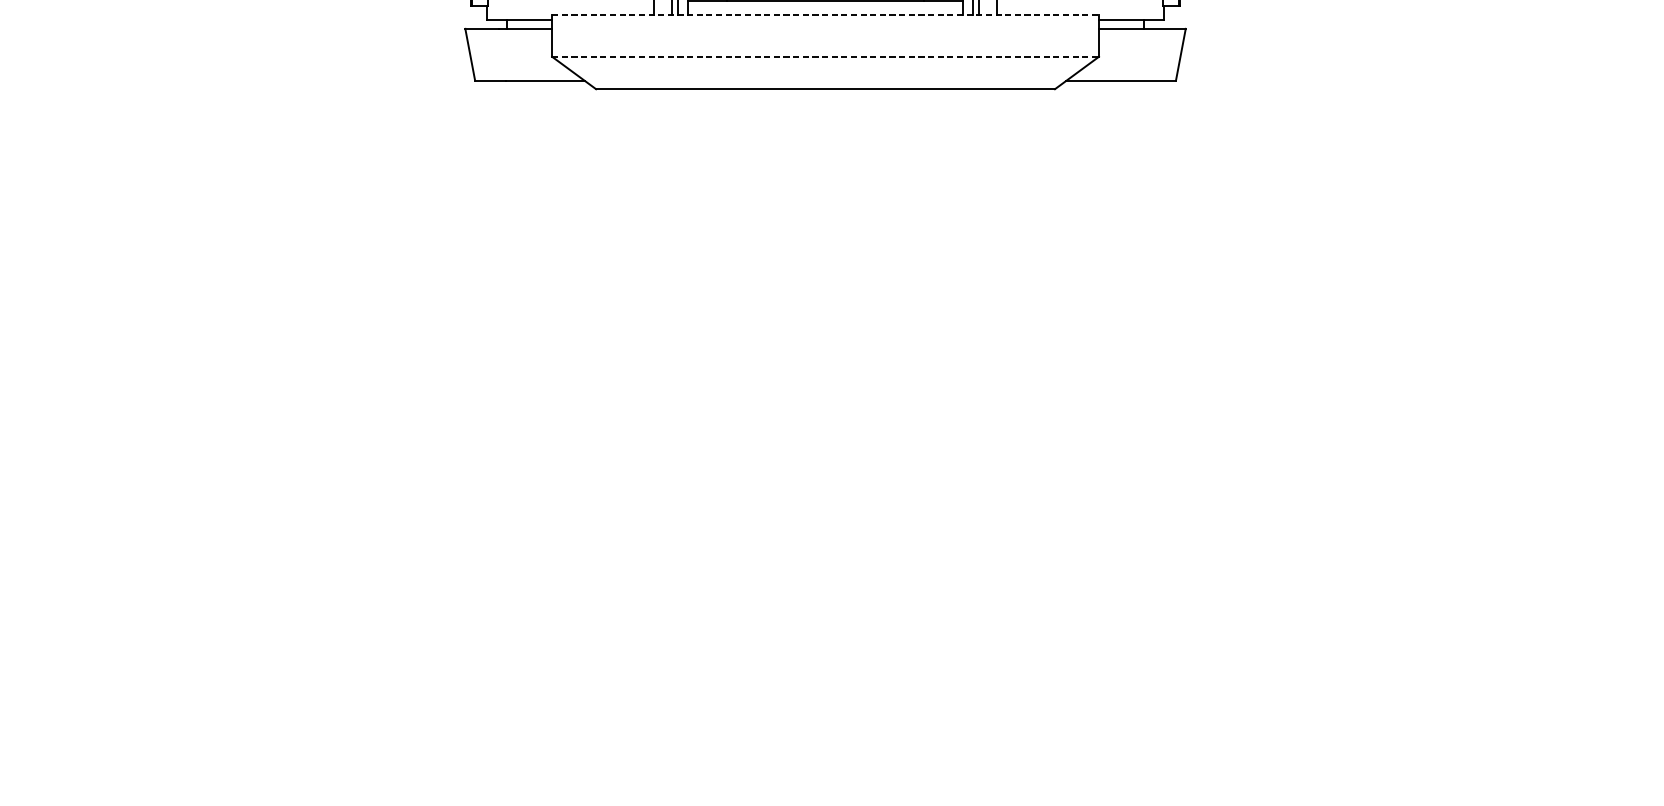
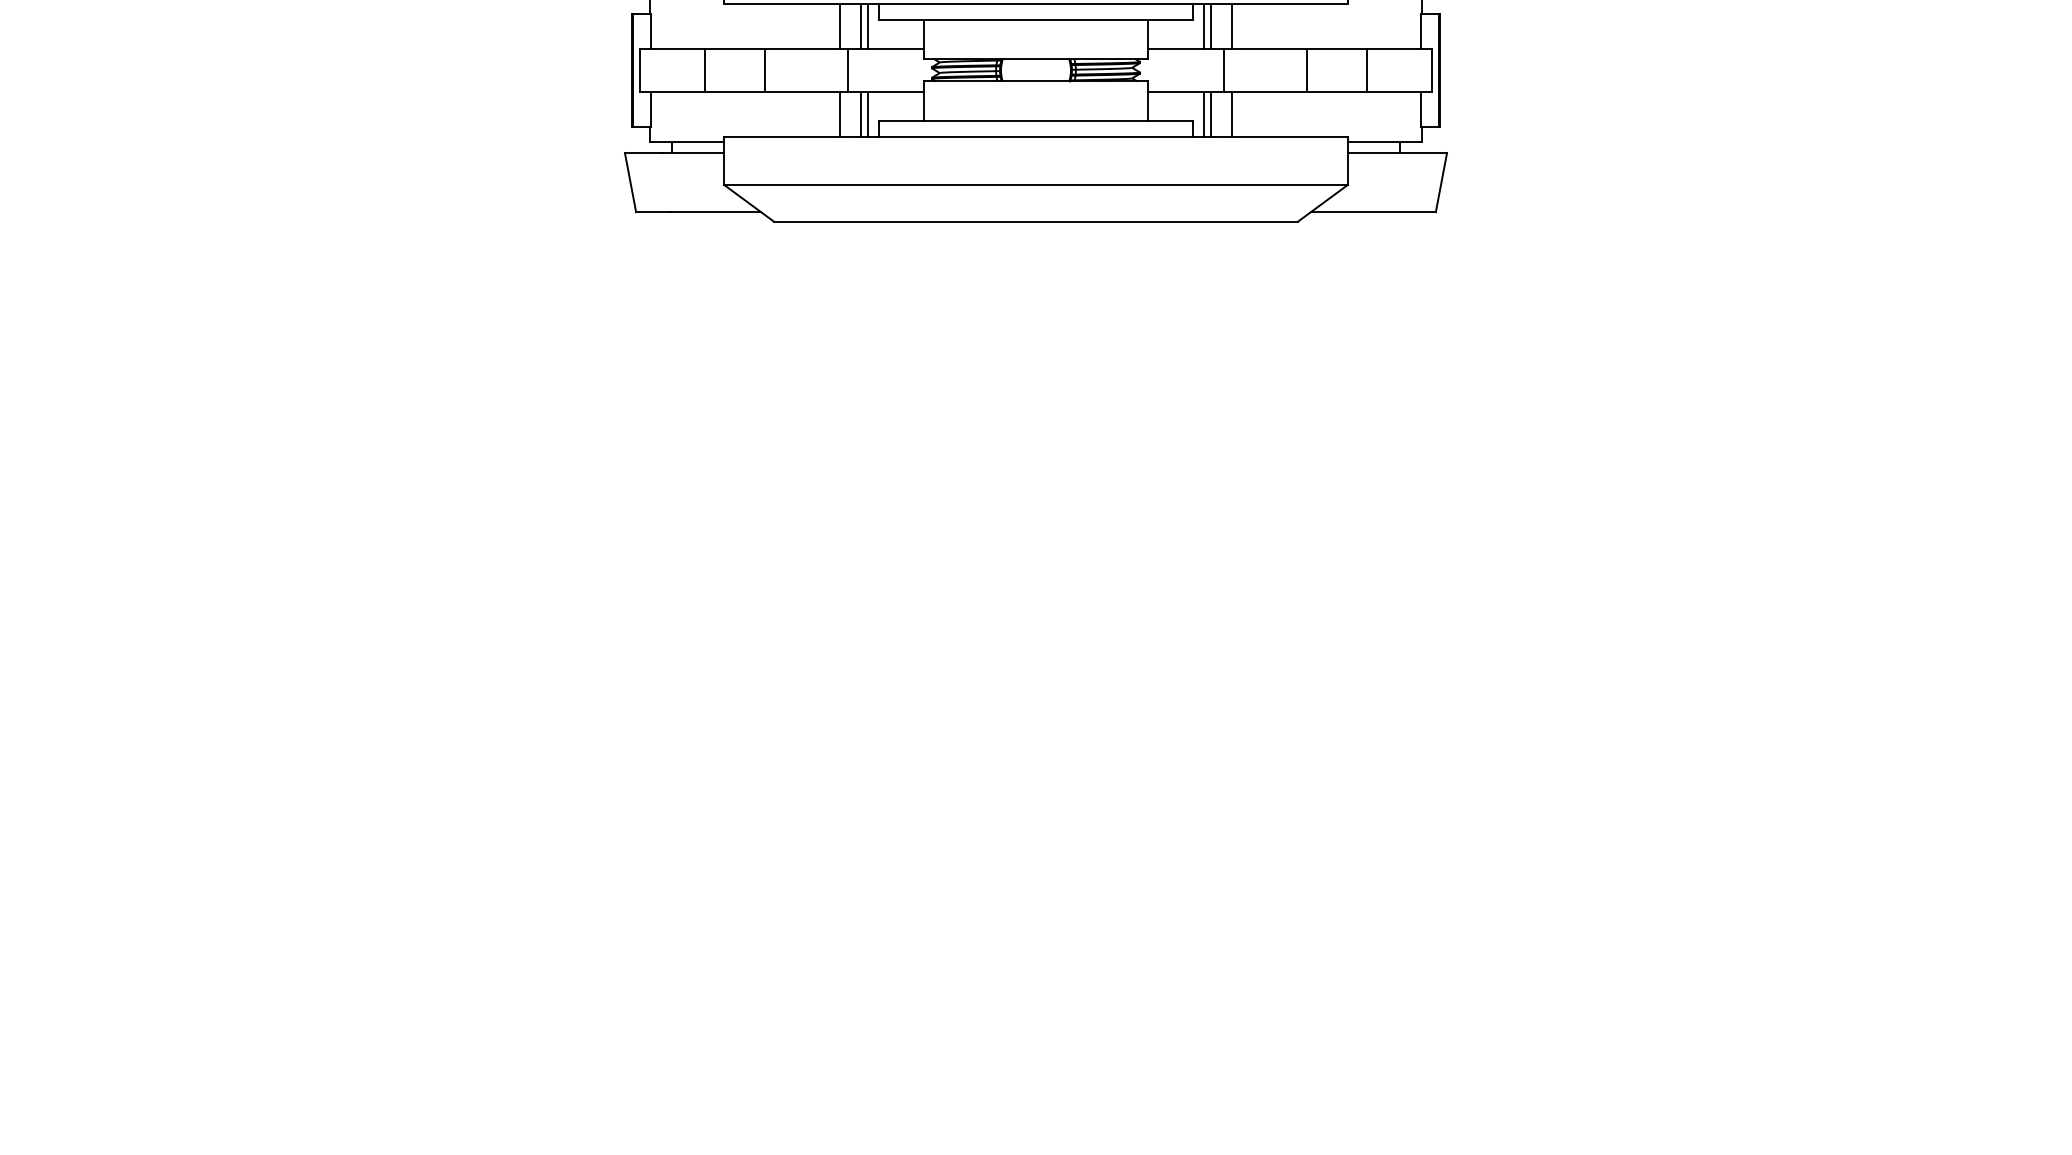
line: (825, 15) -> (1036, 137), dashed -> solid
line: (825, 56) -> (1036, 184), dashed -> solid

